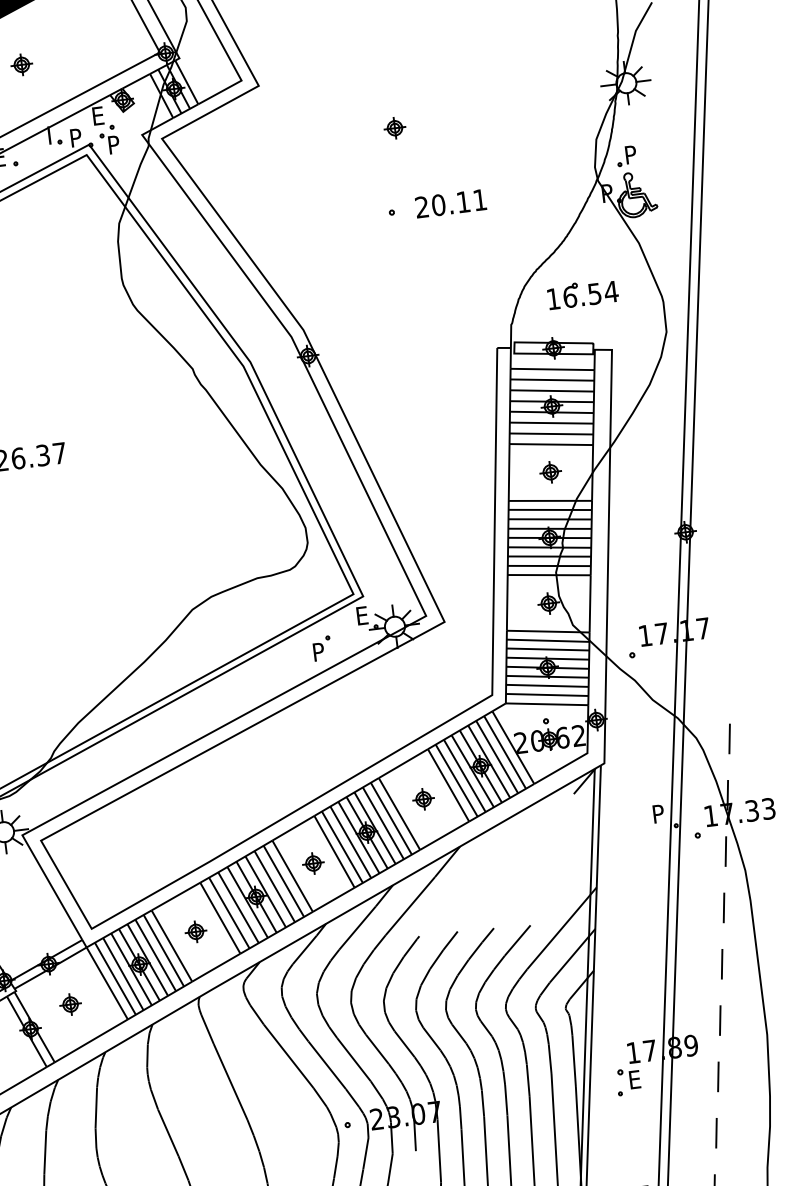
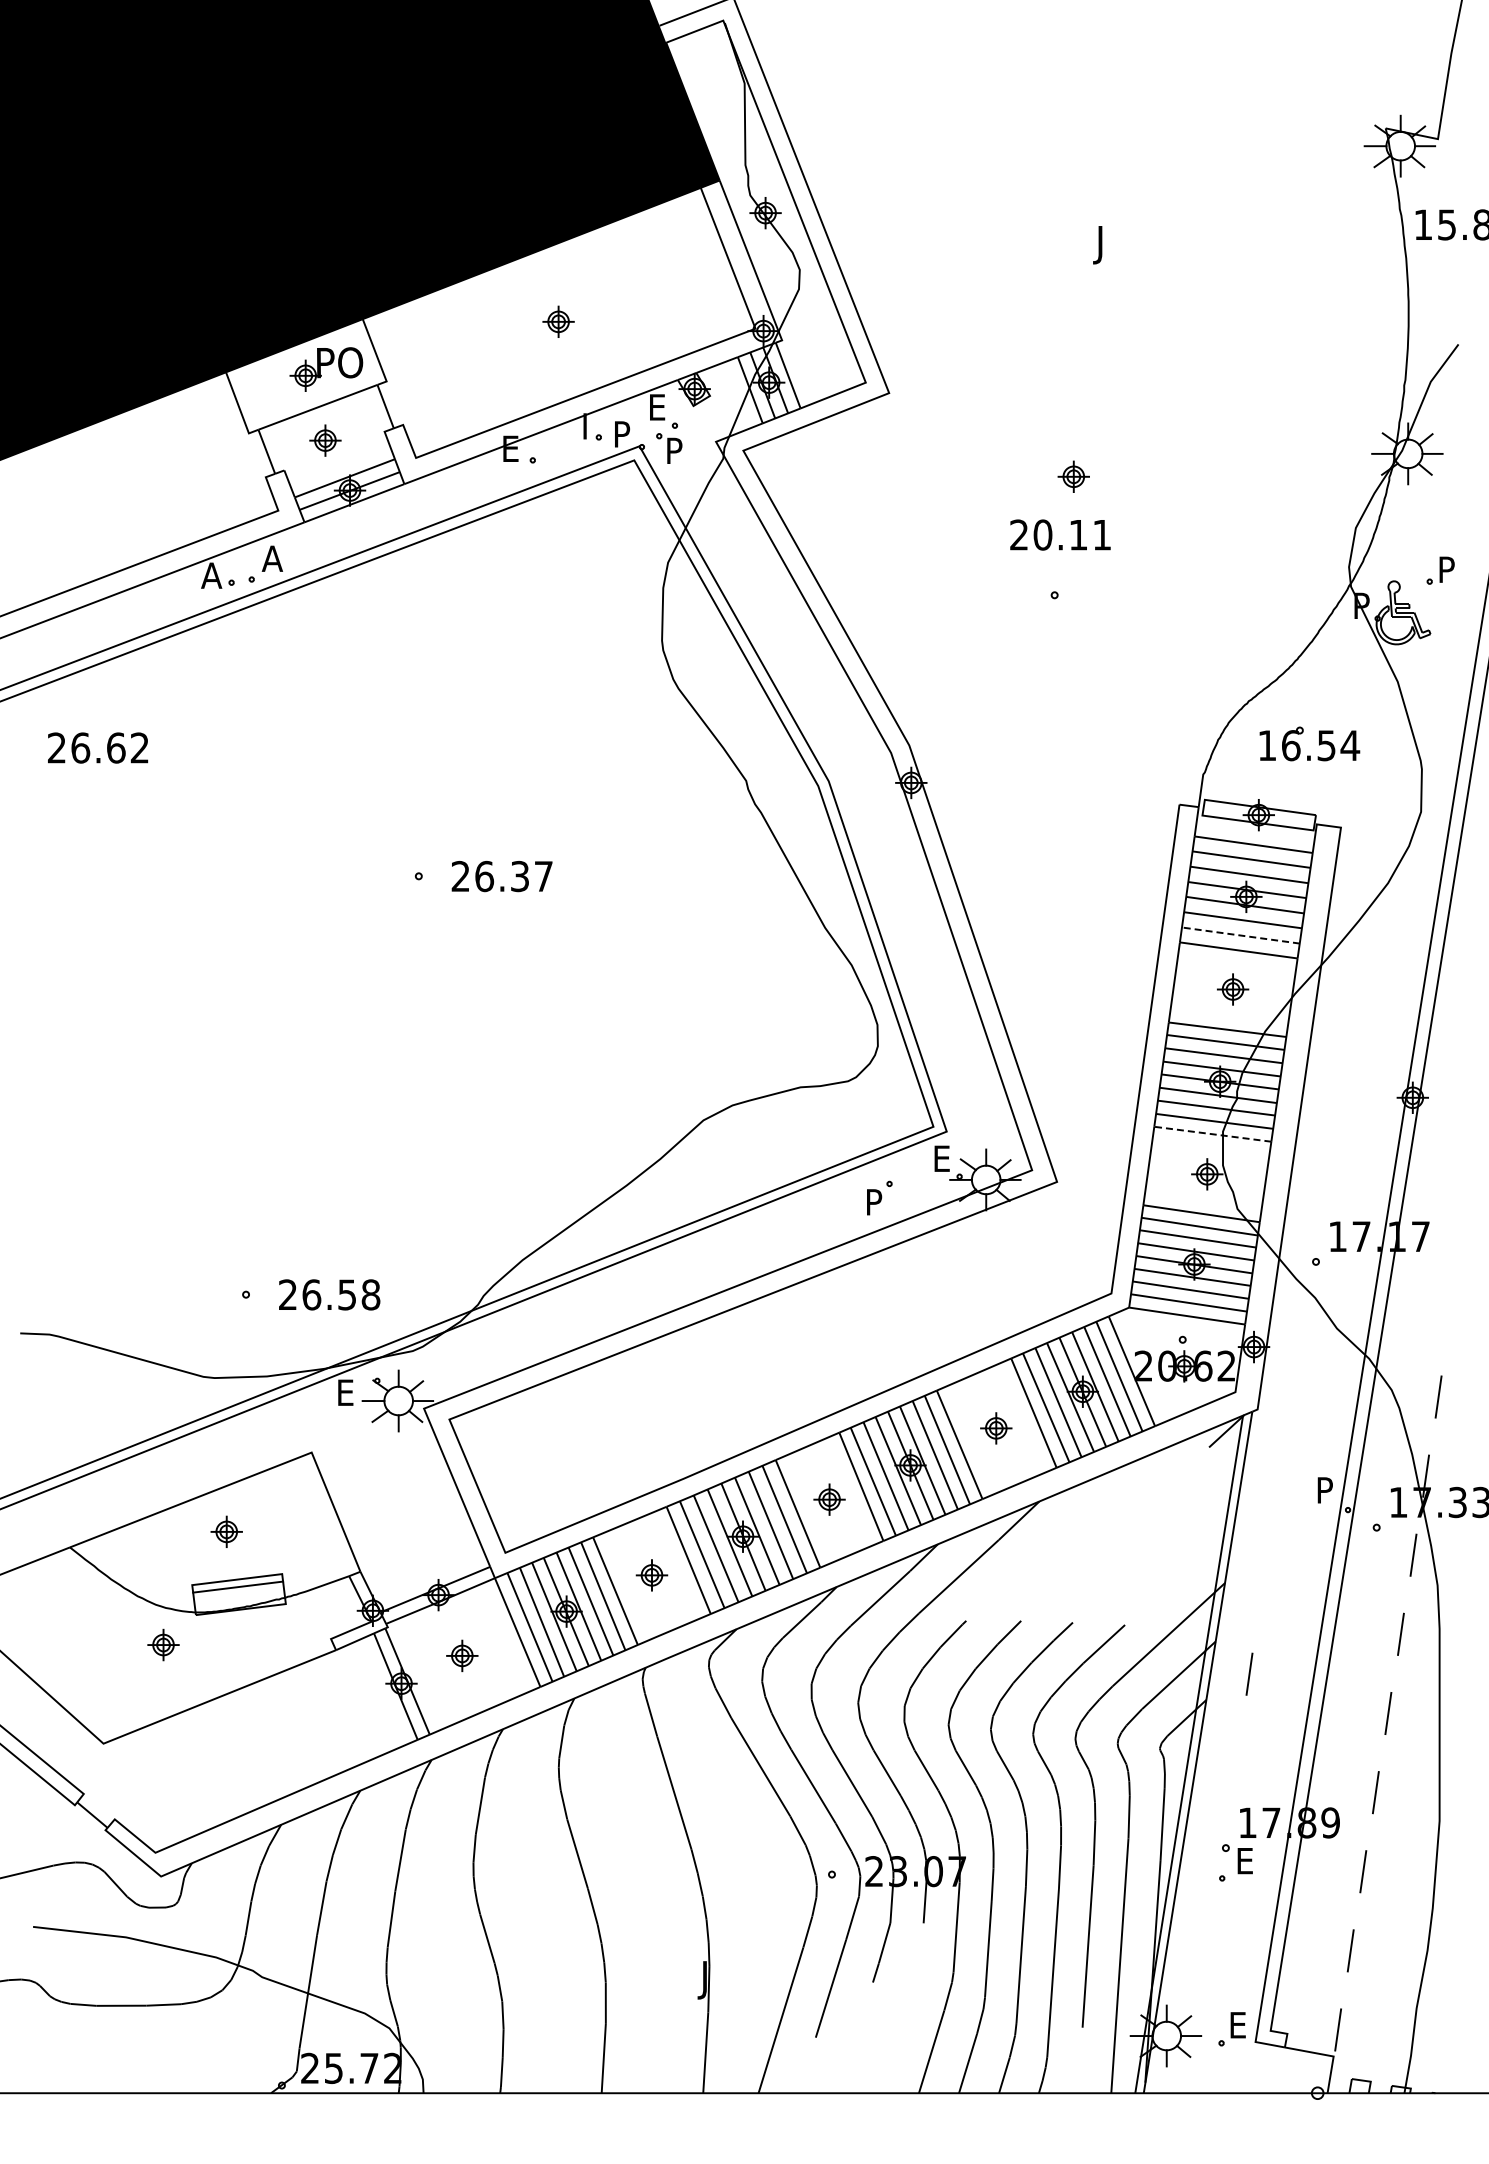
part: (626, 155) -> (1440, 570), moved
text: (450, 203) -> (1060, 534), moved
line: (551, 433) -> (1240, 935), solid -> dashed
line: (548, 575) -> (1212, 1134), solid -> dashed
line: (621, 948) -> (1249, 1673), added

